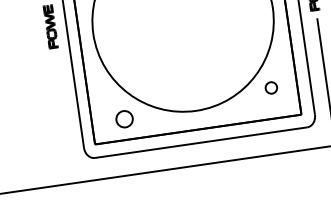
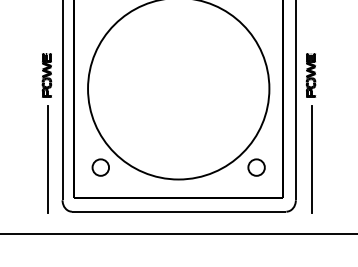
part: (271, 87) -> (256, 167), size x1.43
line: (63, 109) -> (47, 159), added
part: (124, 119) -> (100, 167), moved

